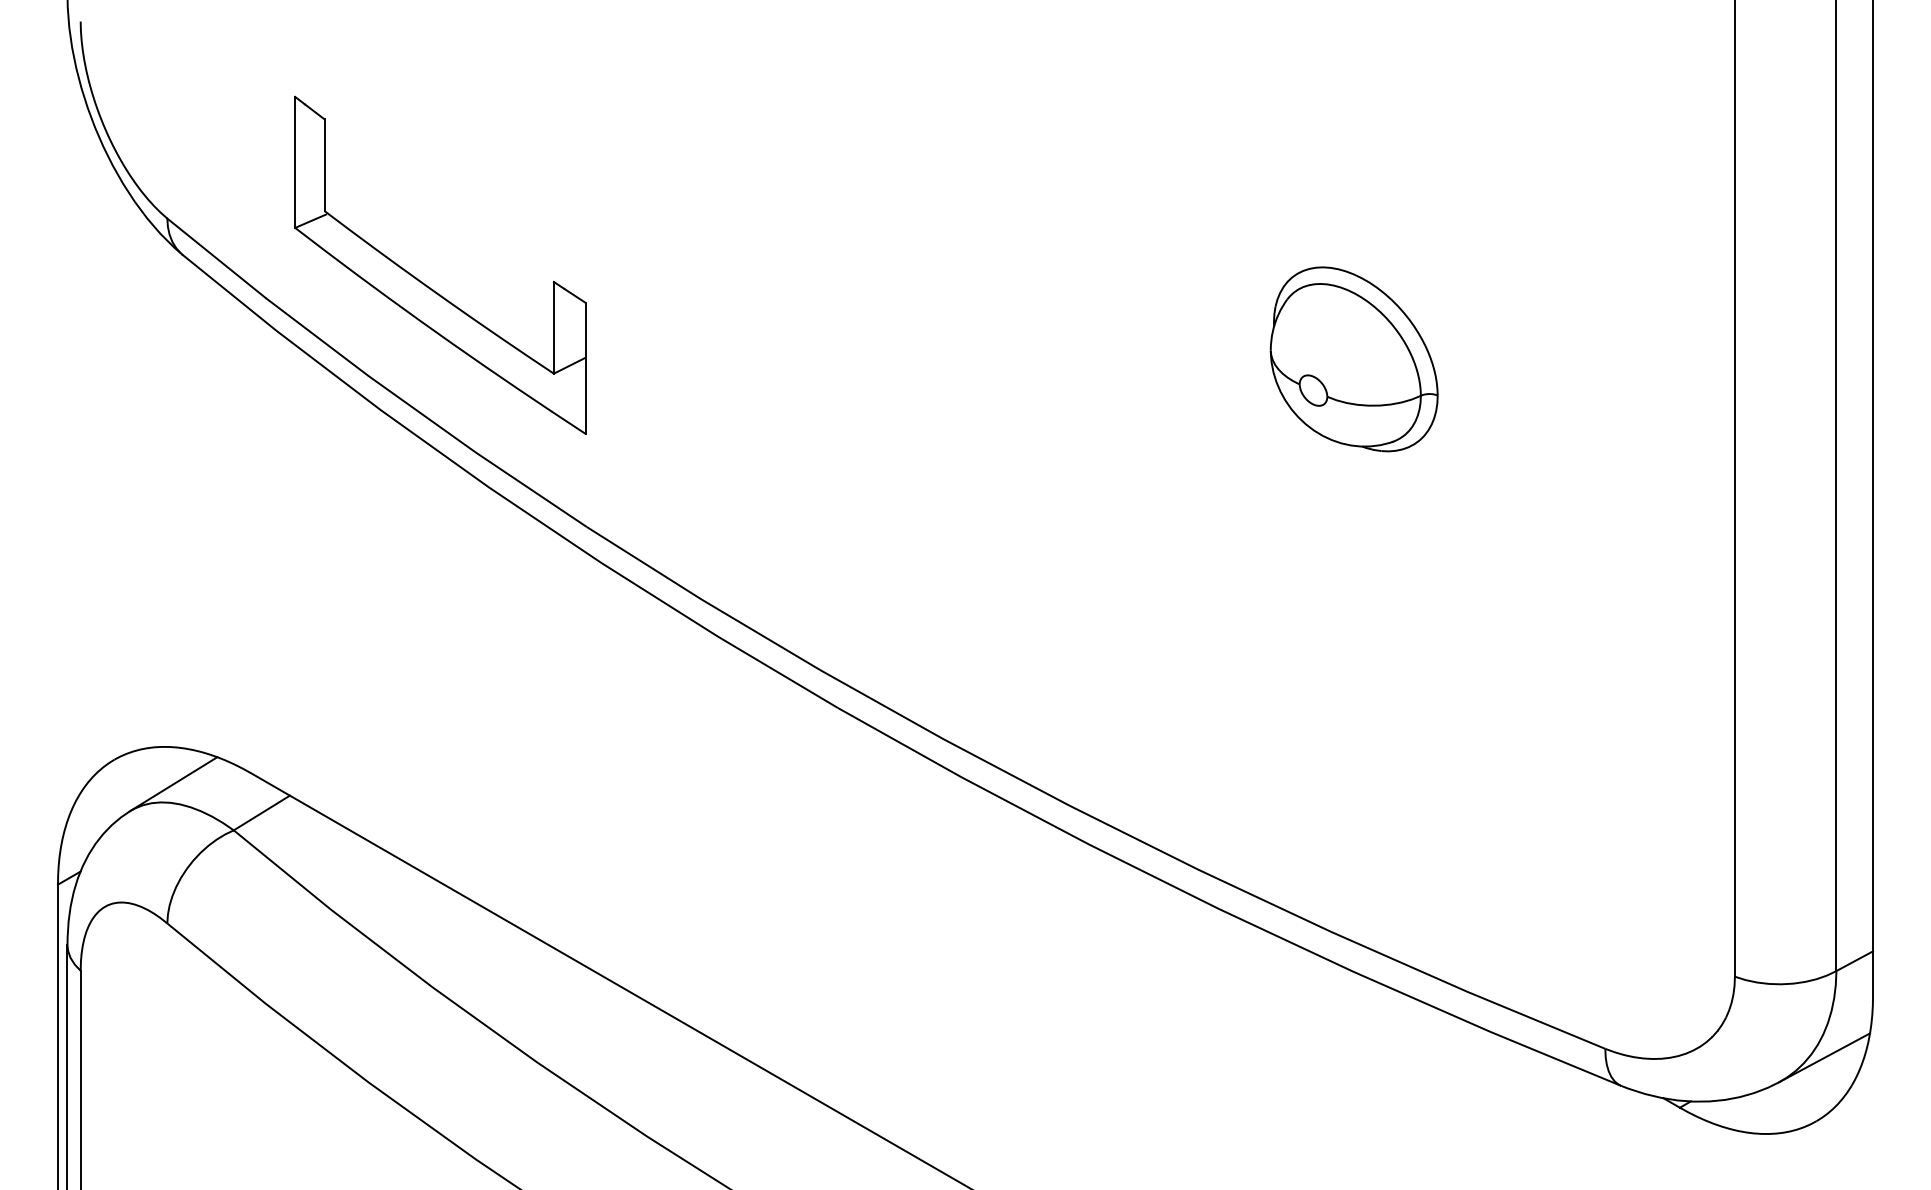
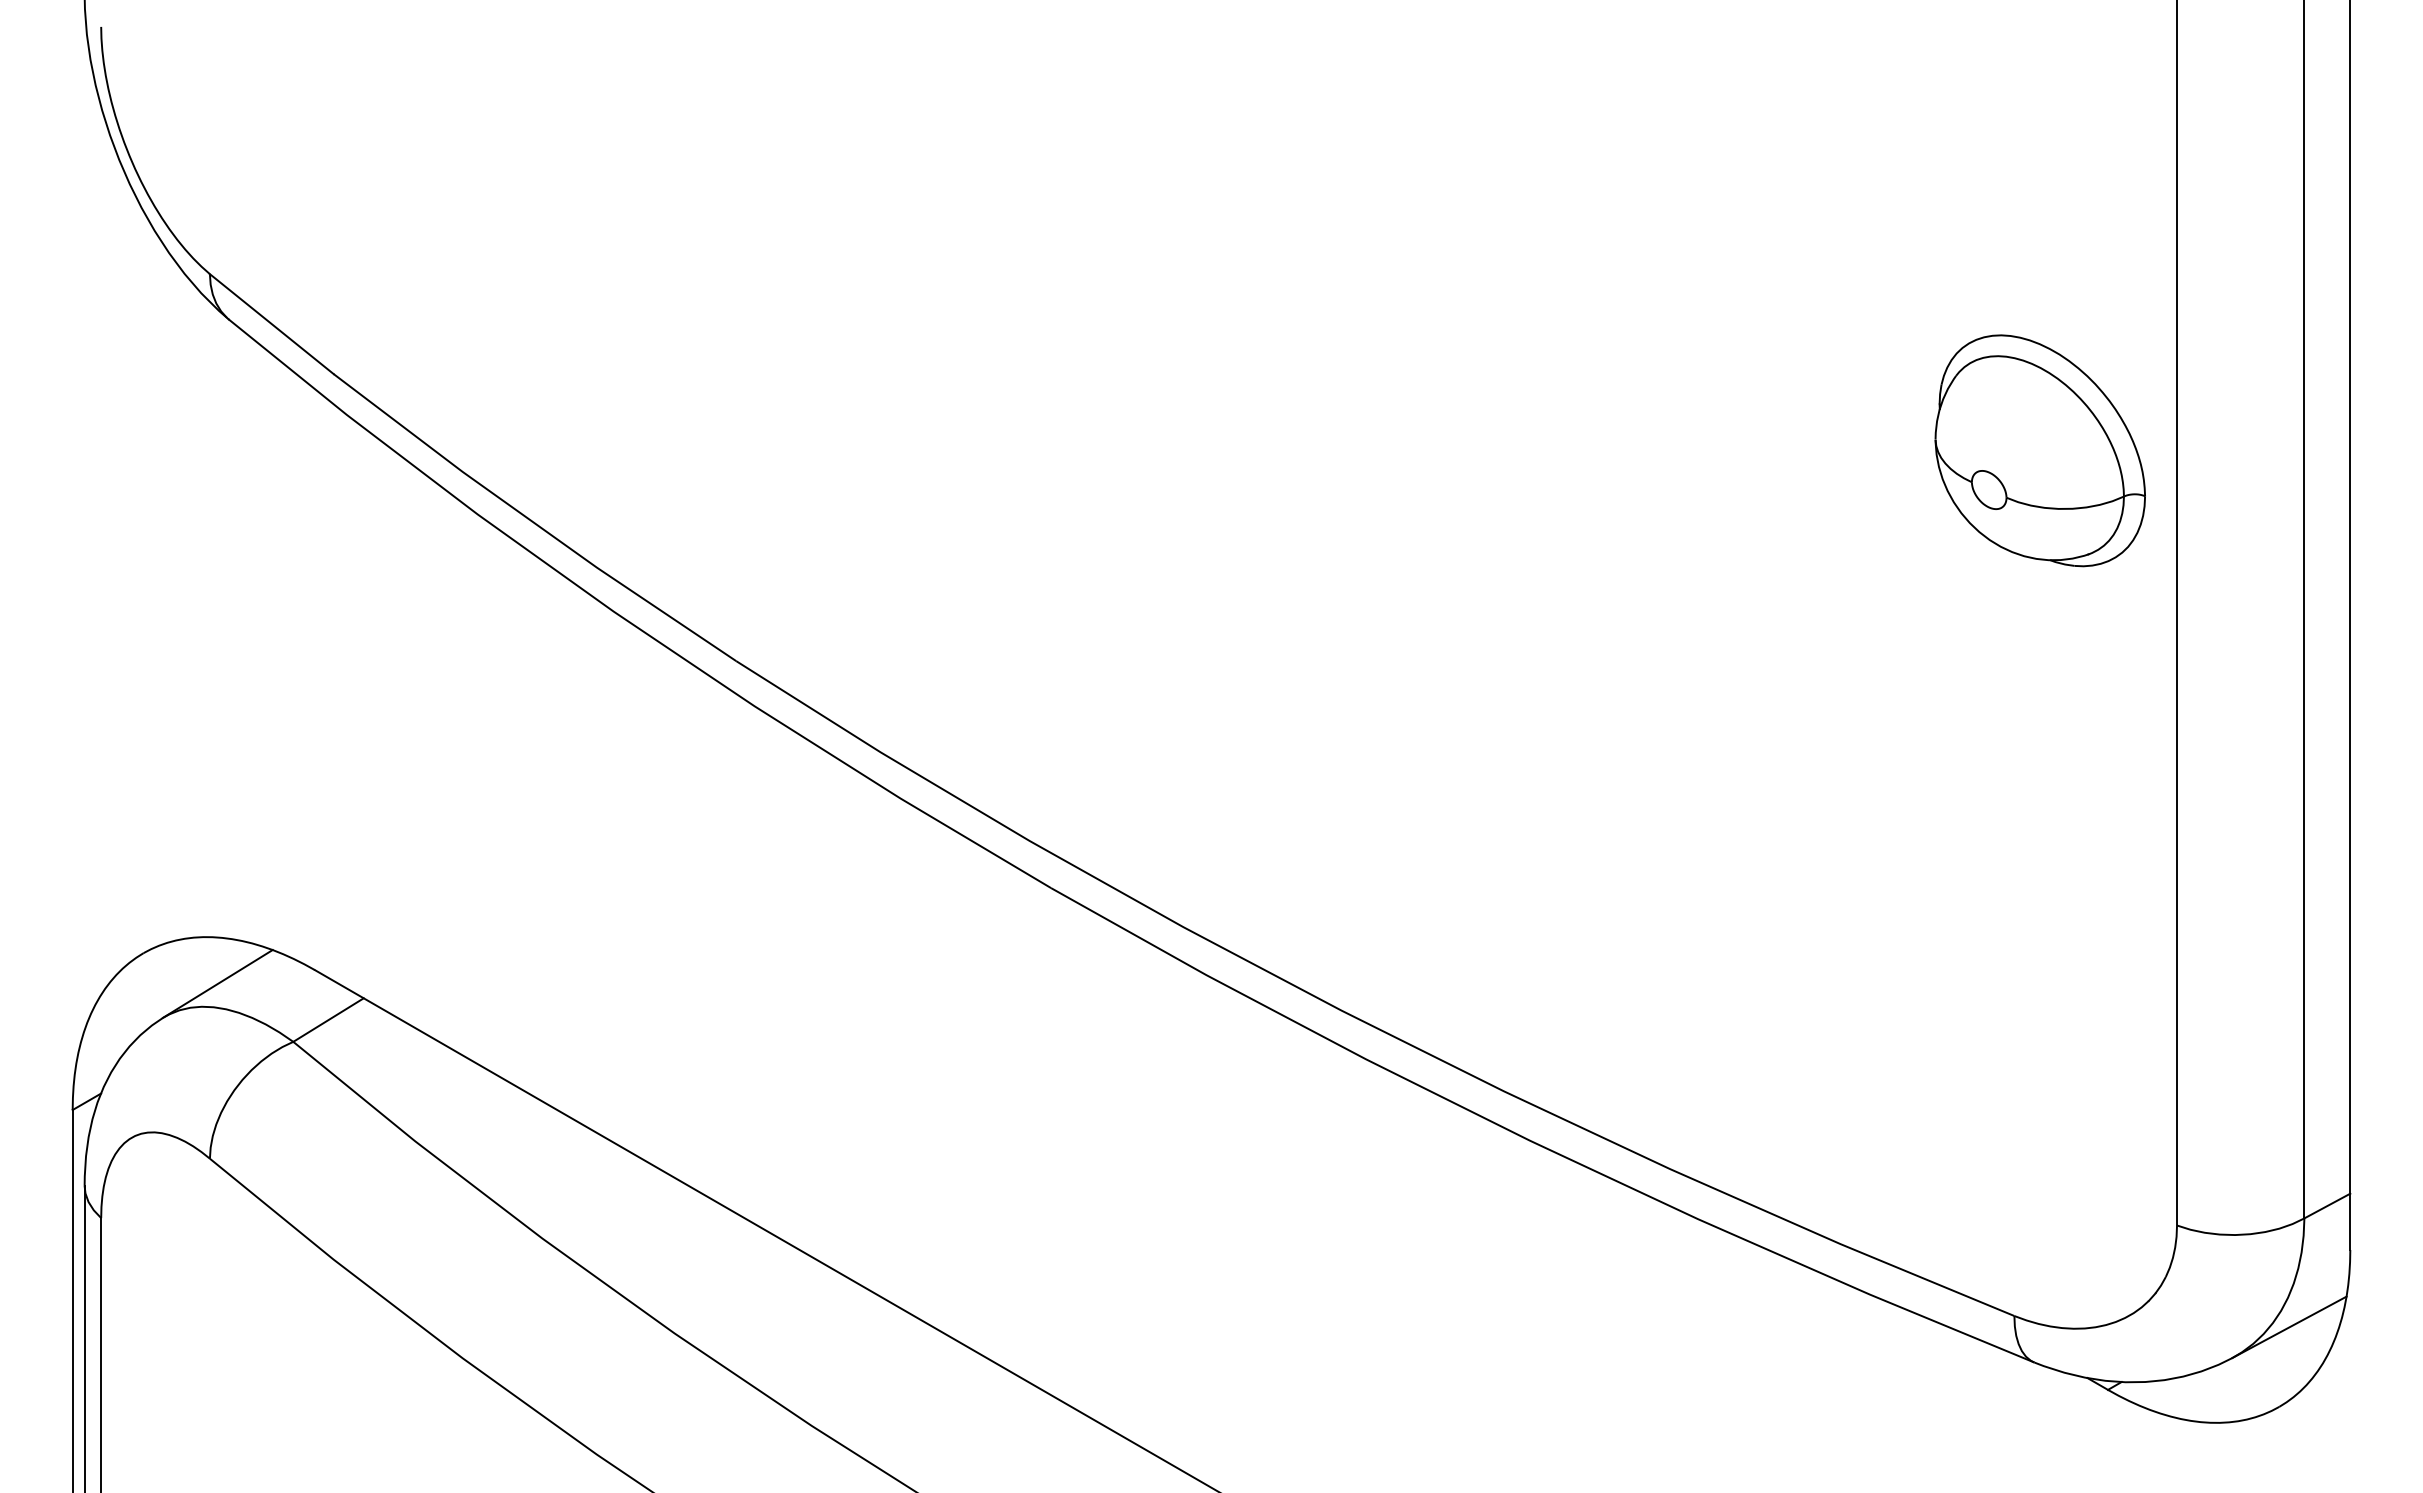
part: (426, 285) -> (535, 357), removed
part: (1353, 359) -> (2039, 450), moved

